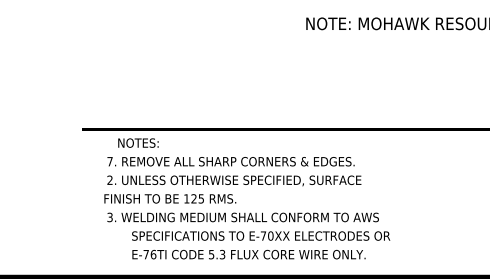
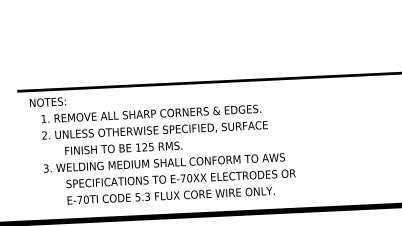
text: (138, 142) -> (47, 101), moved
text: (109, 161) -> (43, 118), 7. -> 1.
text: (170, 198) -> (123, 147), moved
text: (153, 253) -> (86, 198), E-76TI -> E-70TI

